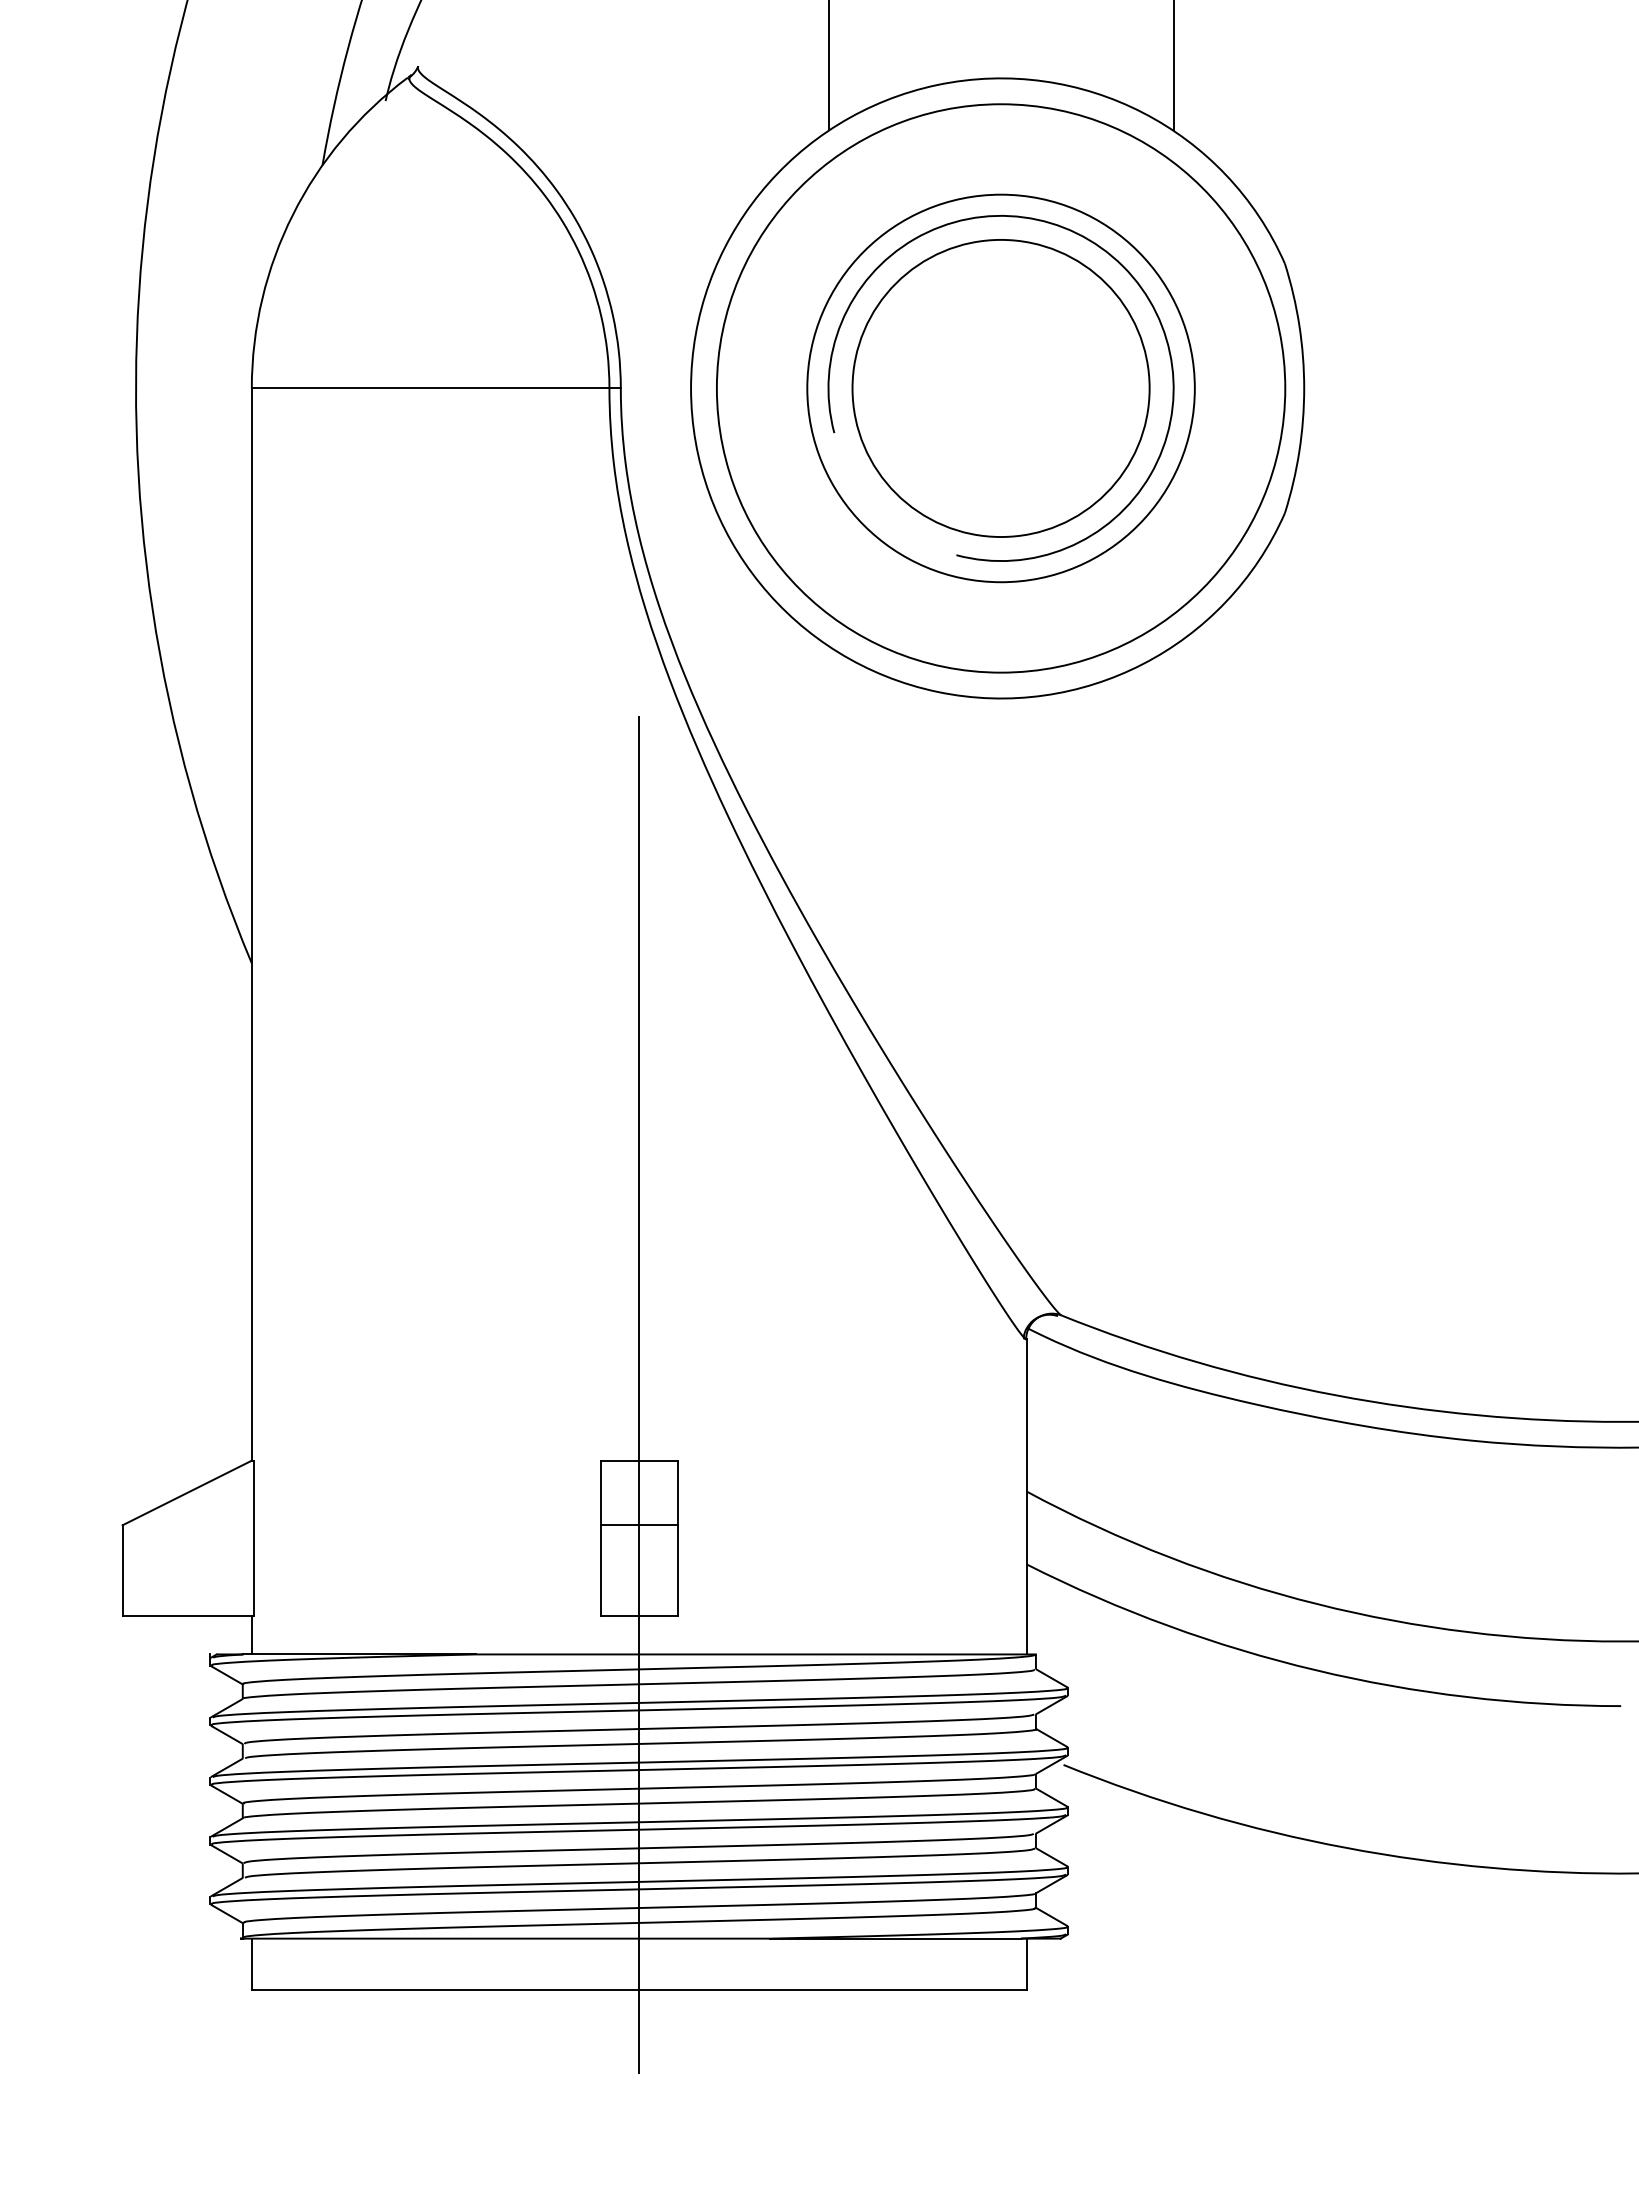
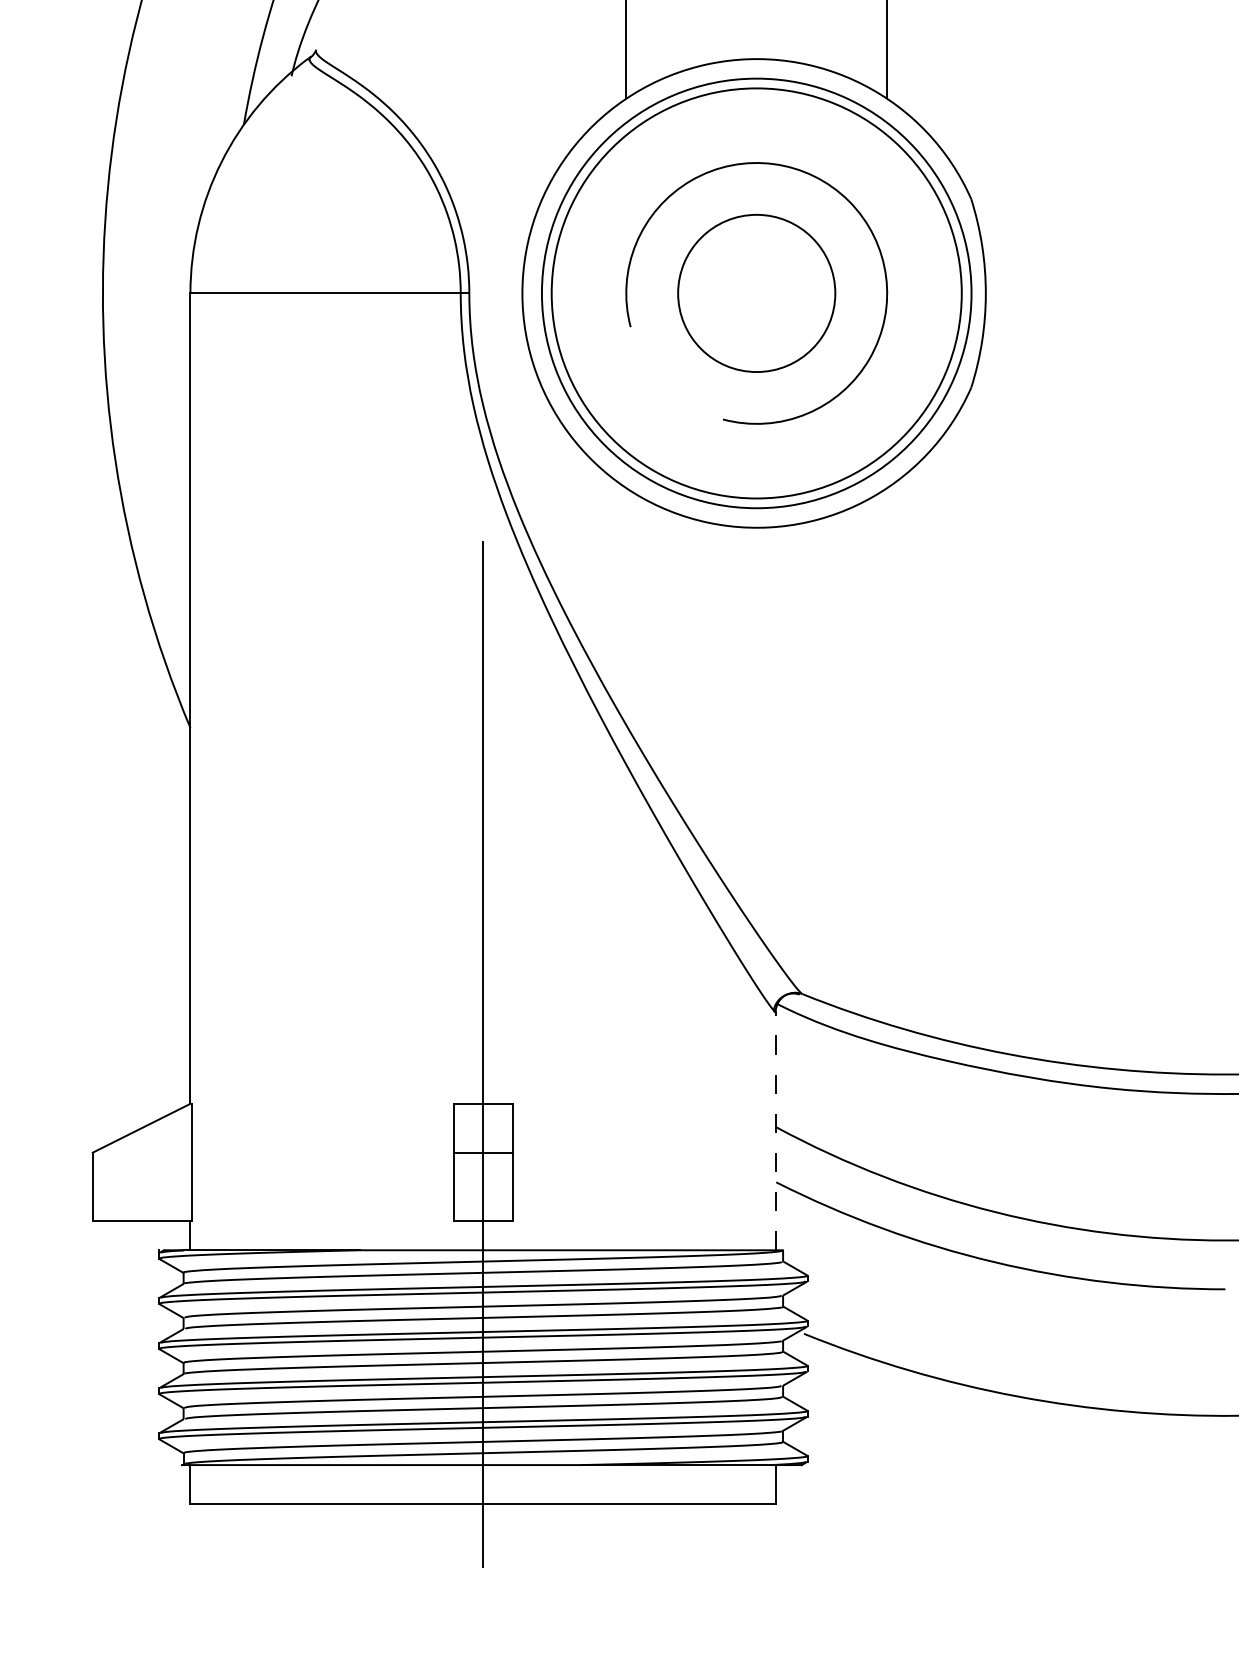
circle: (1000, 388) -> (756, 293), size x0.7
circle: (1000, 388) -> (756, 293), size x1.4
line: (1026, 1496) -> (775, 1130), solid -> dashed

